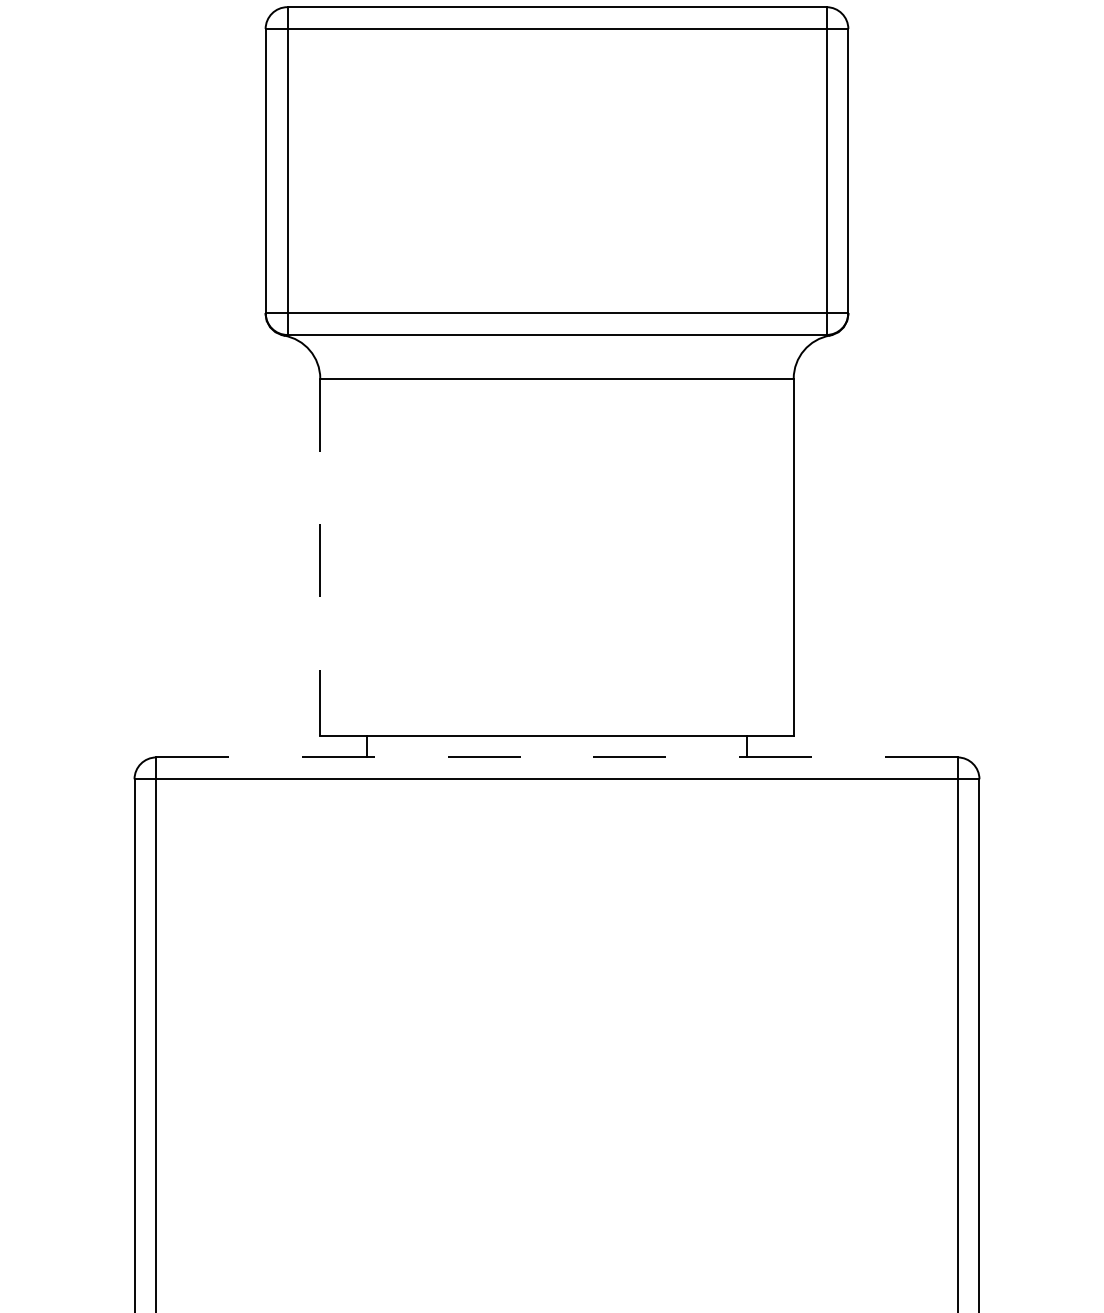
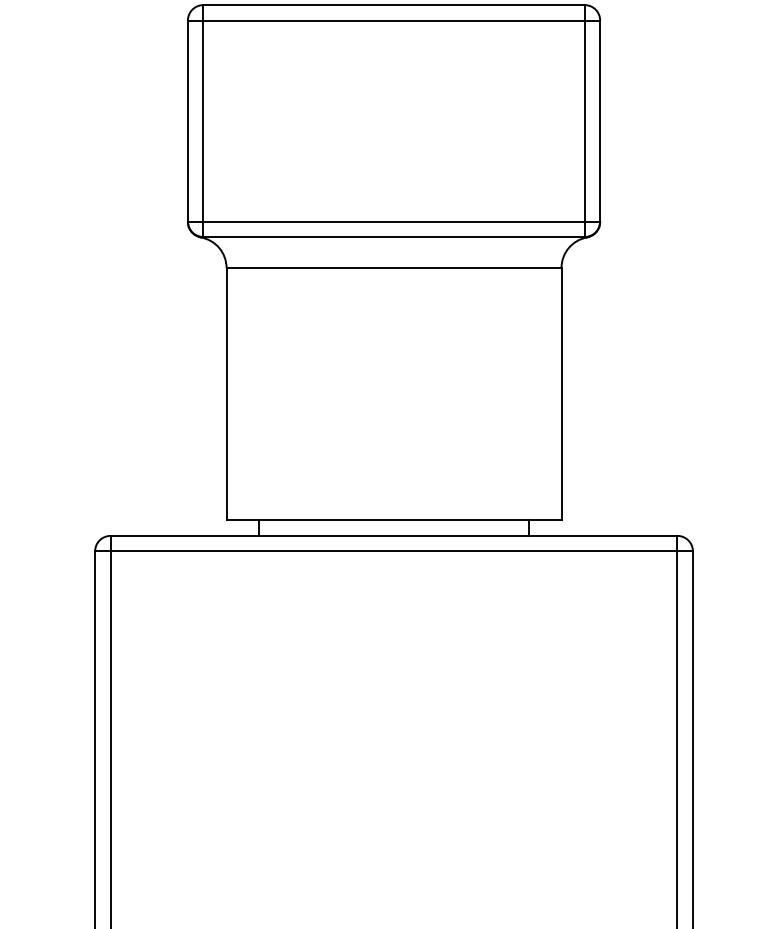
line: (320, 557) -> (226, 394), dashed -> solid
line: (557, 757) -> (394, 535), dashed -> solid

